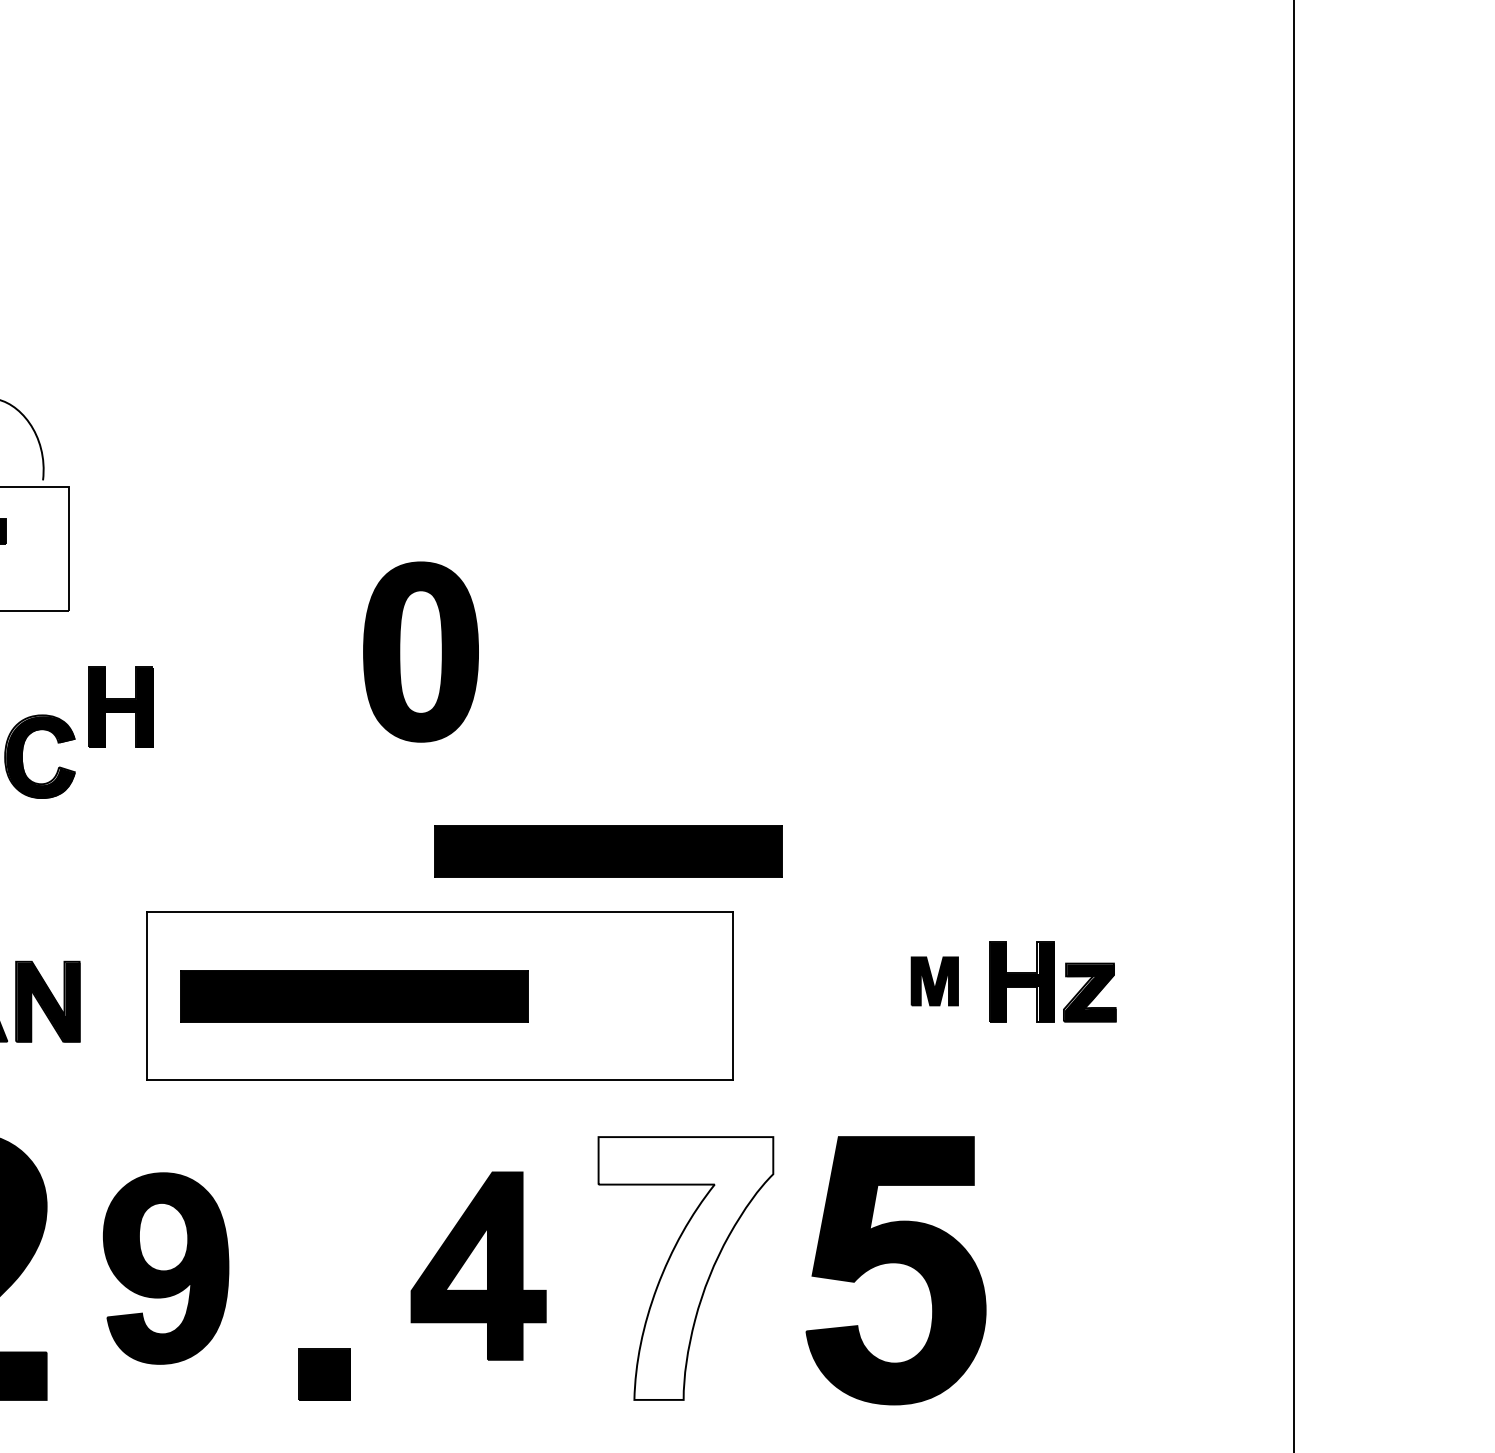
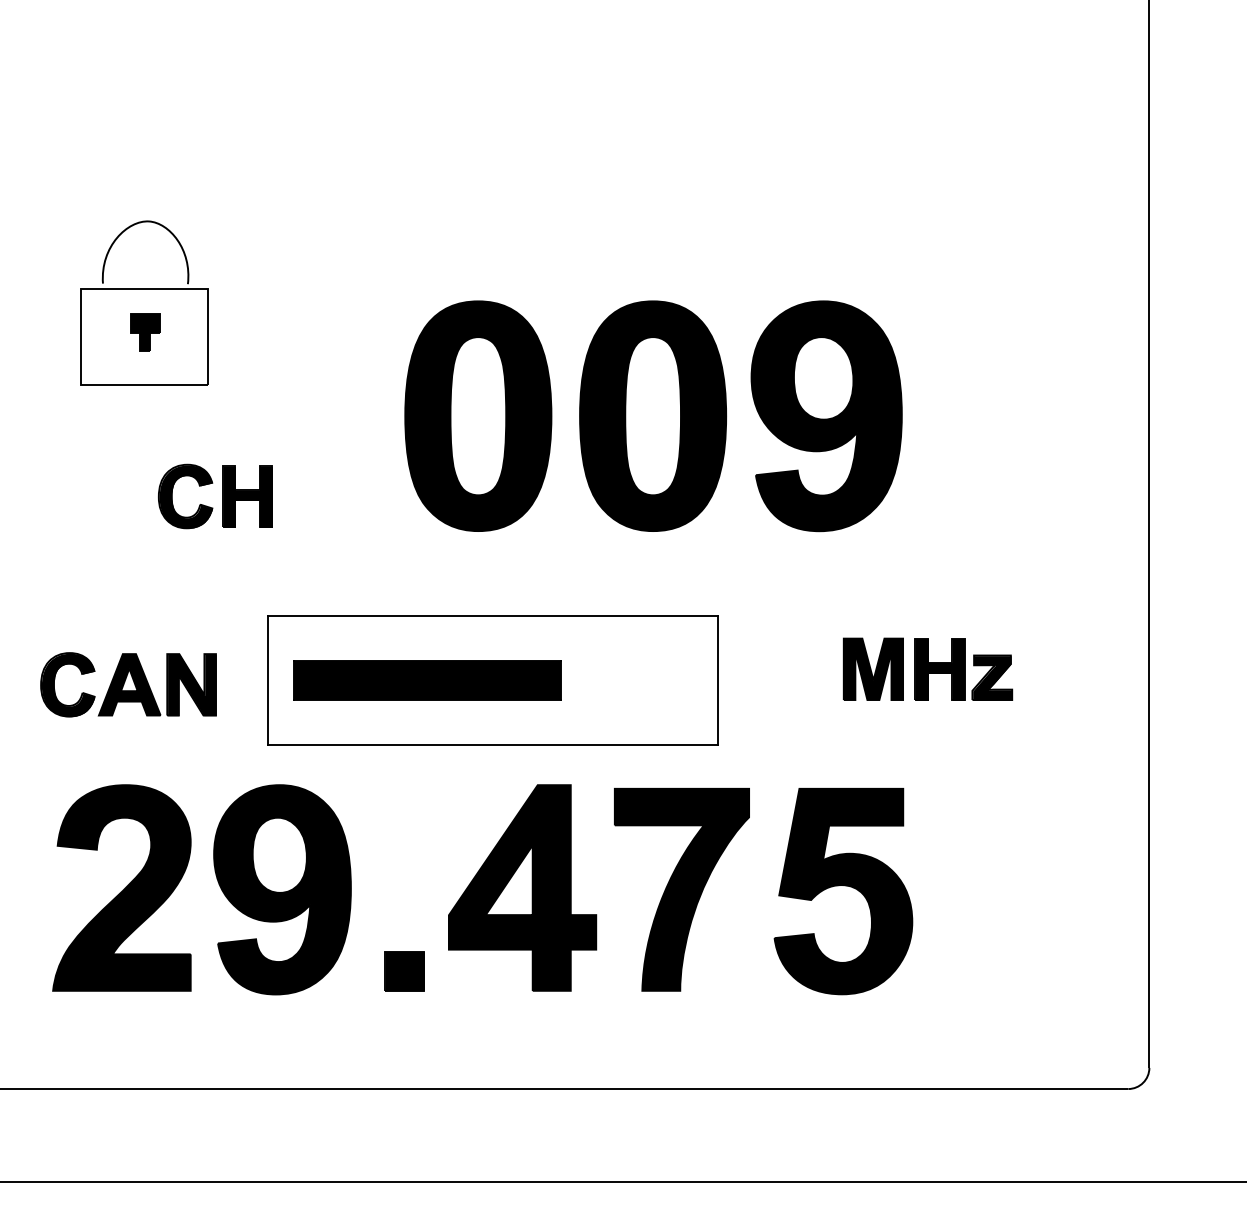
part: (421, 651) -> (478, 415), size x1.67
part: (648, 651) -> (653, 415), added
part: (874, 652) -> (826, 416), added
part: (120, 707) -> (247, 496), moved
part: (608, 851) -> (622, 569), removed
part: (933, 980) -> (872, 668), size x1.67
part: (478, 1265) -> (522, 887), size x1.43
part: (166, 1268) -> (282, 889), size x1.43
fill: (685, 1268) -> (681, 889), added

